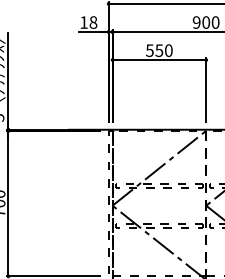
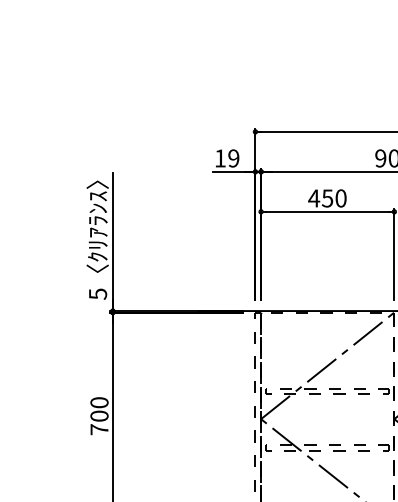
text: (93, 22) -> (233, 158), 18 -> 19
text: (150, 50) -> (314, 198), 550 -> 450

